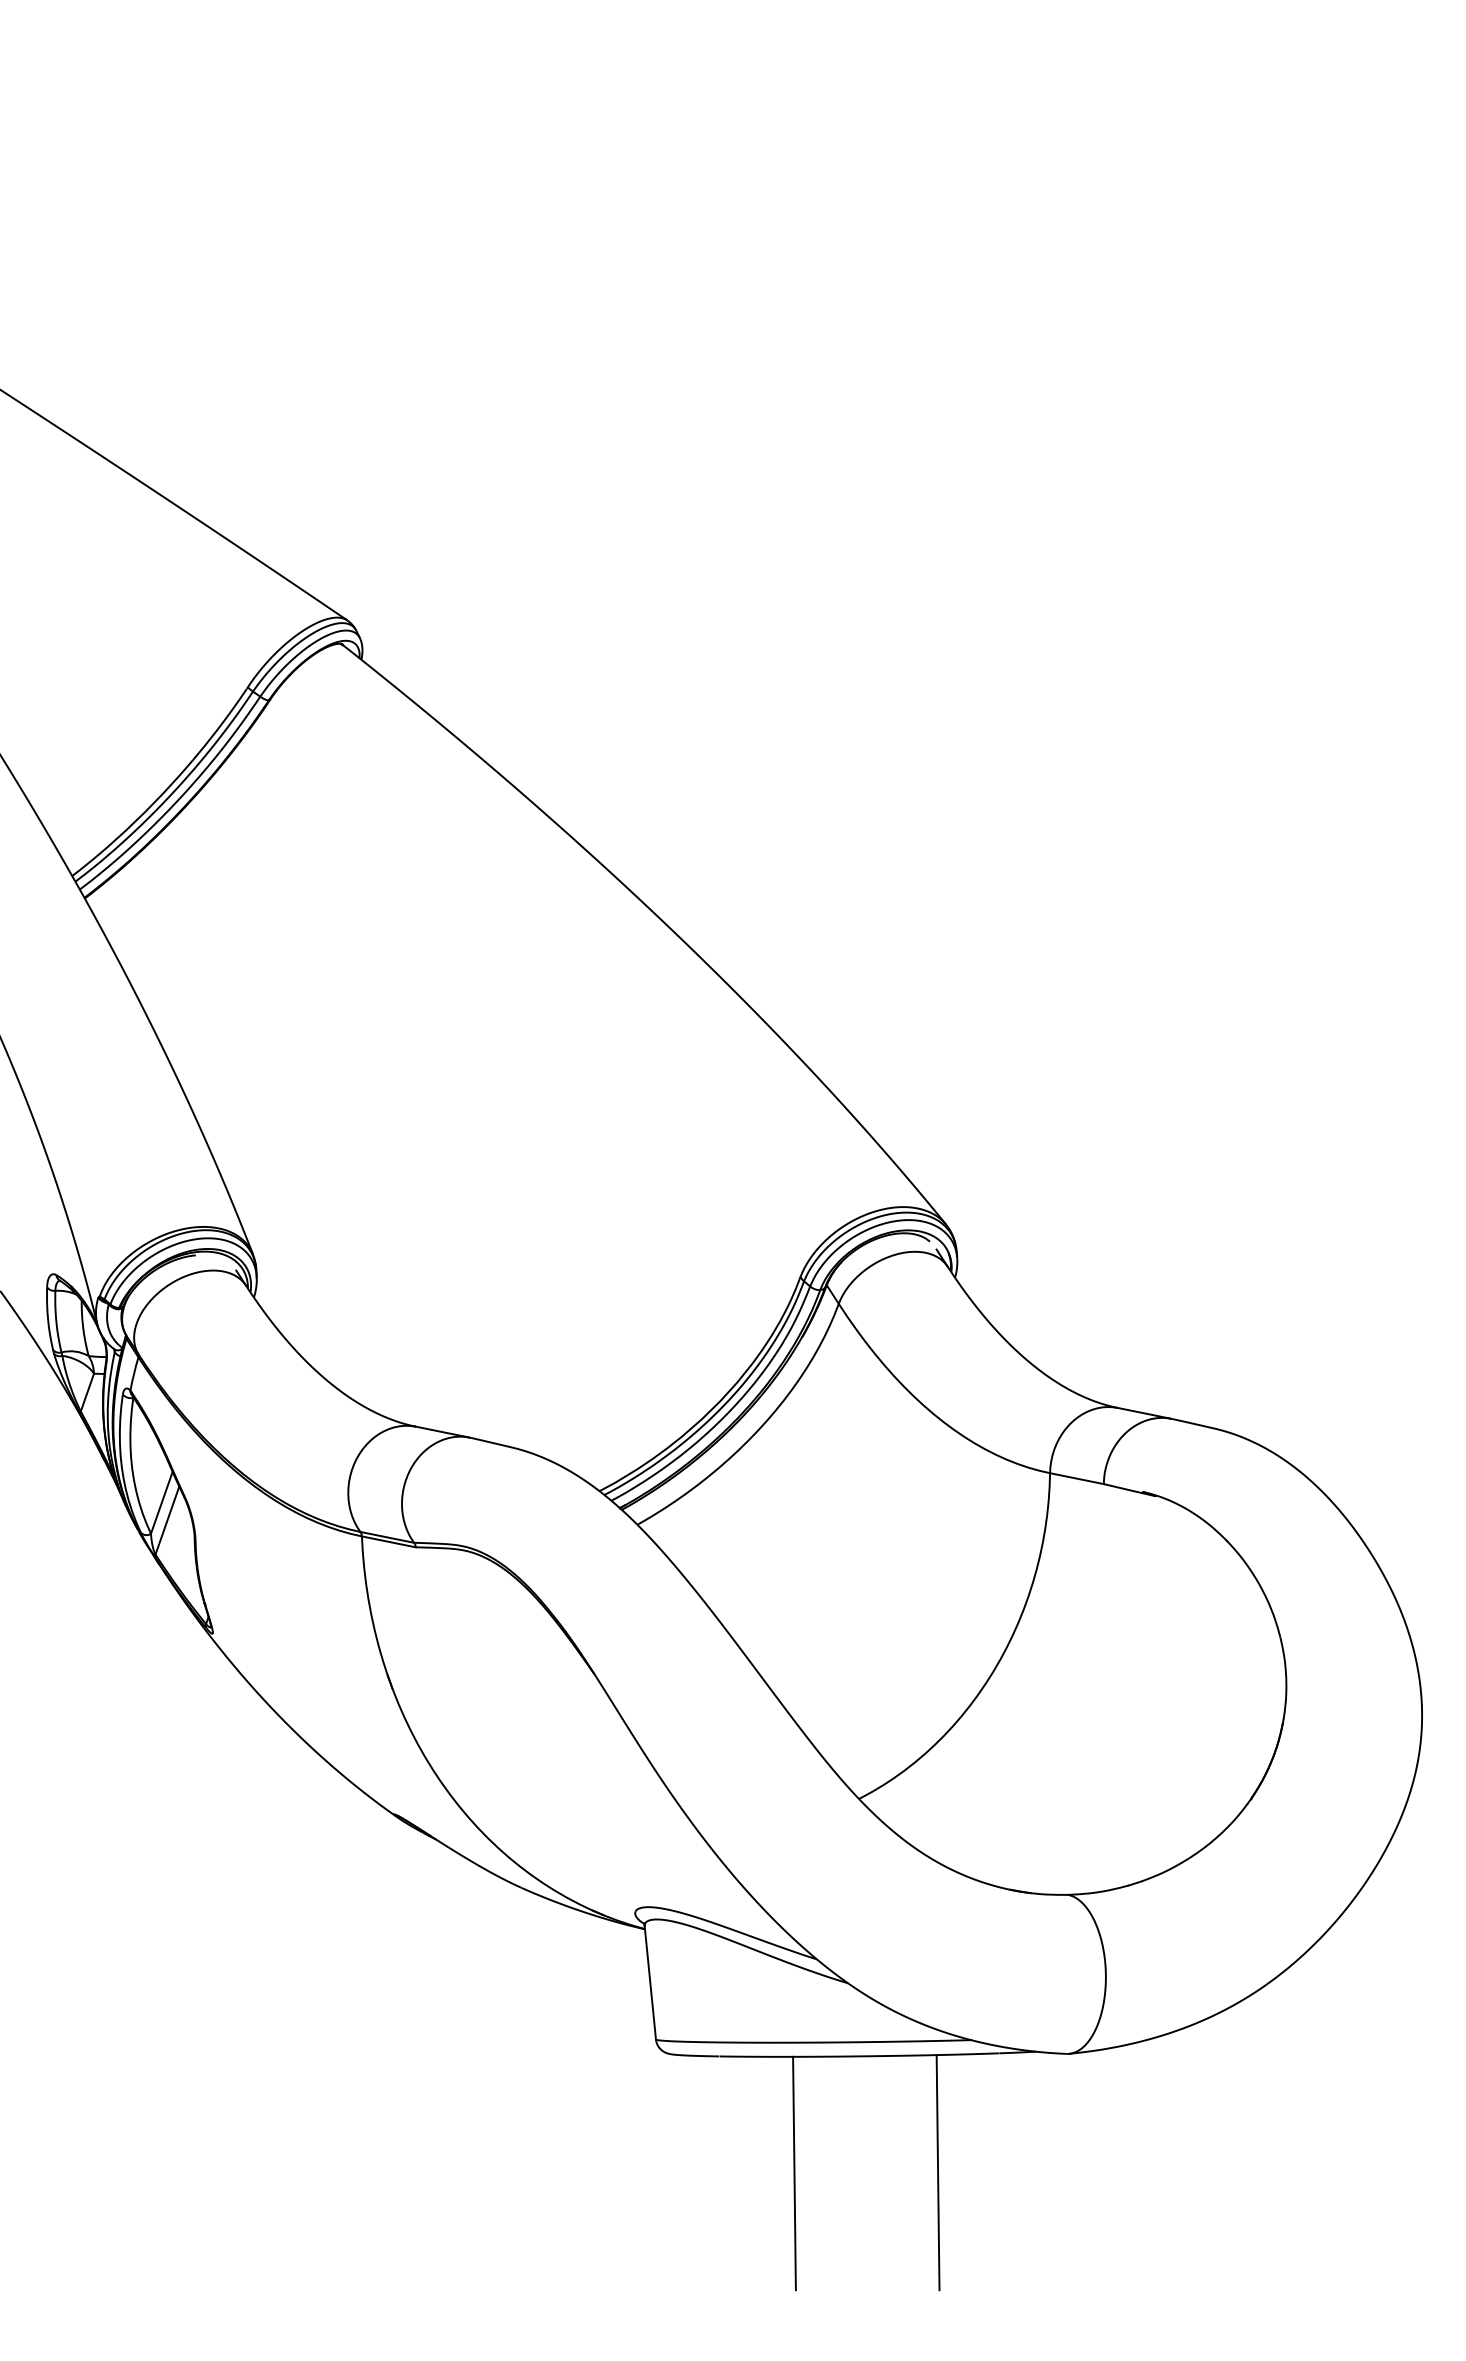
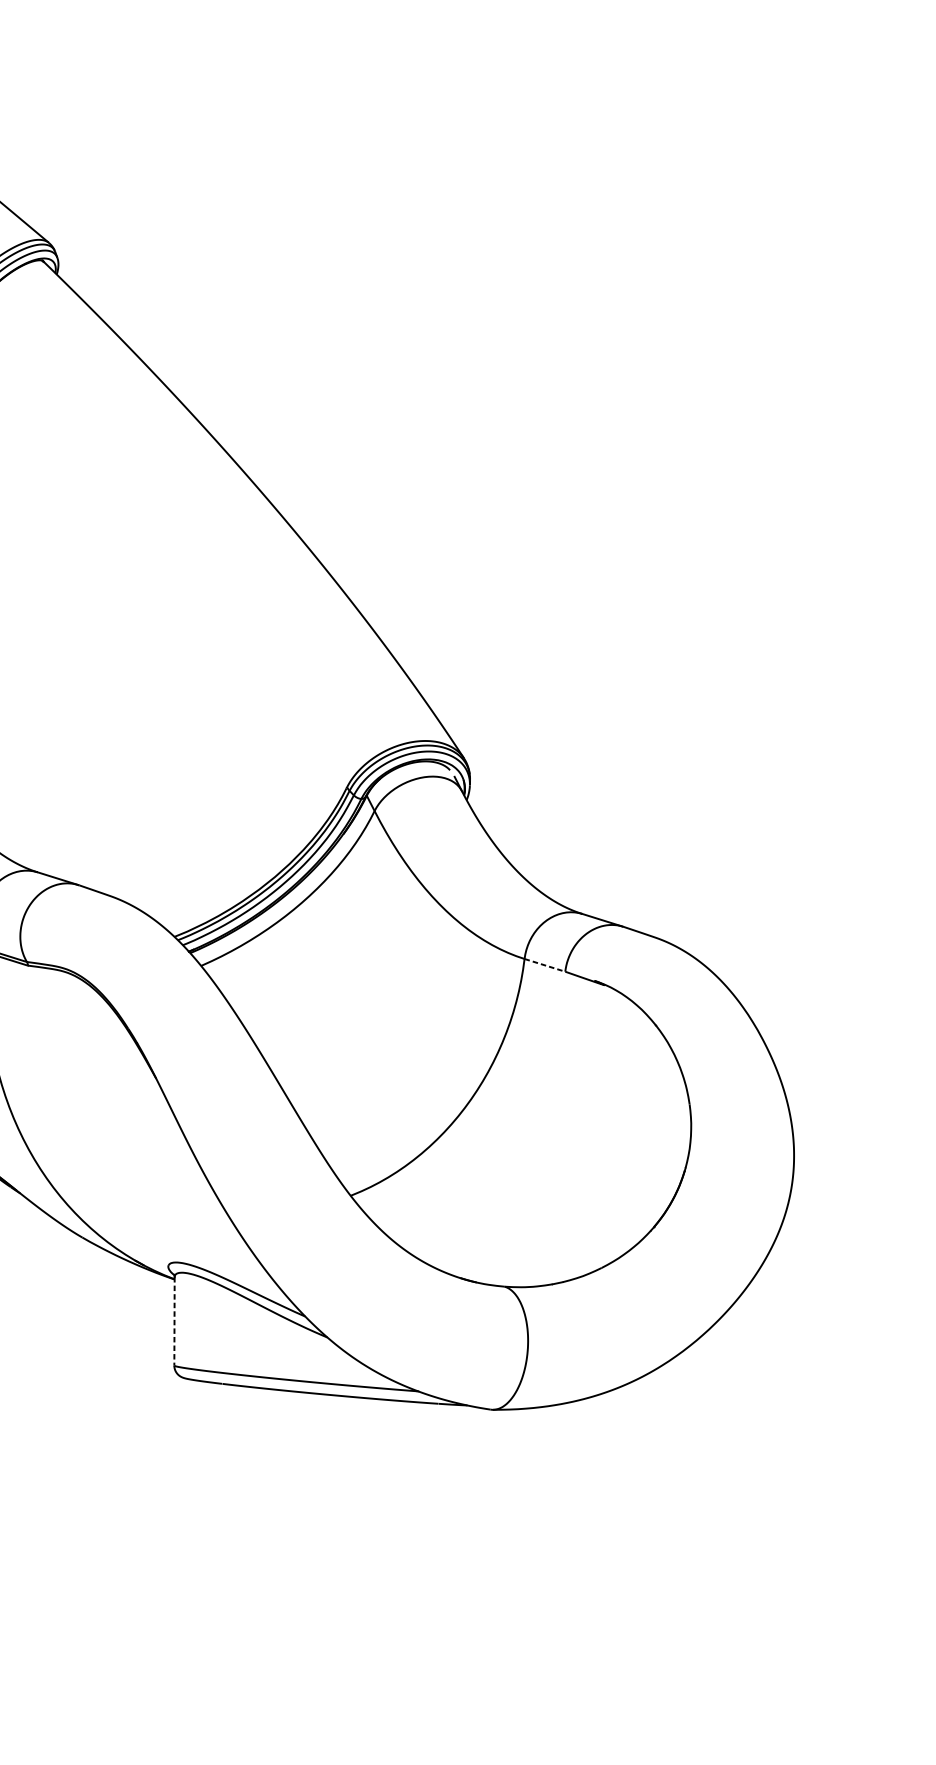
line: (1077, 1478) -> (545, 965), solid -> dashed
line: (650, 1982) -> (174, 1321), solid -> dashed
line: (937, 2172) -> (381, 1491), removed
line: (794, 2173) -> (270, 1480), removed

